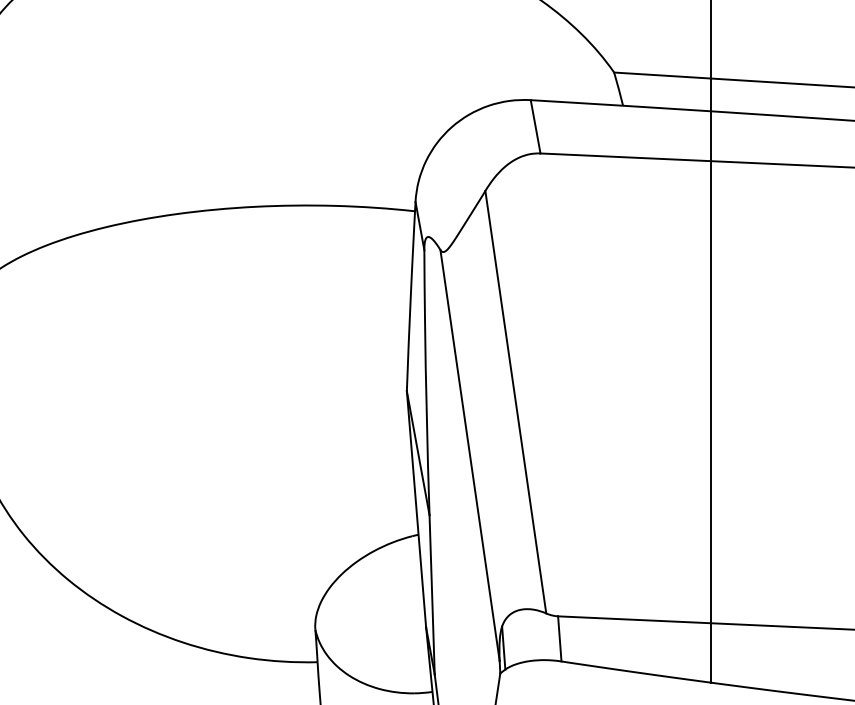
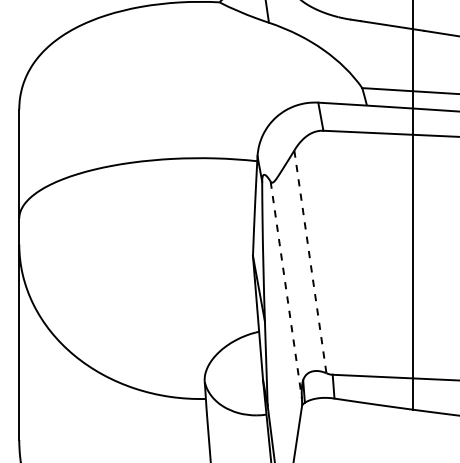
line: (515, 401) -> (310, 261), solid -> dashed
line: (470, 456) -> (286, 290), solid -> dashed

